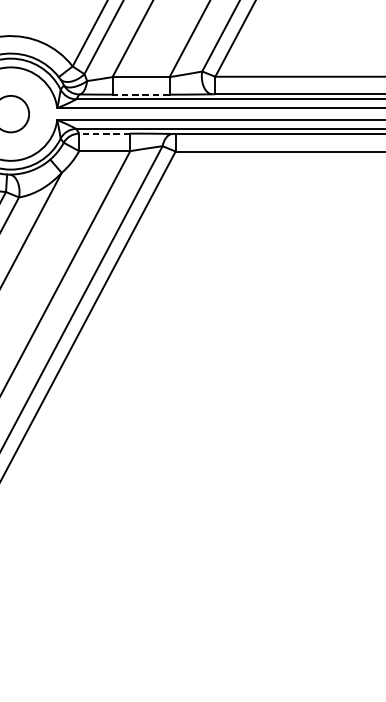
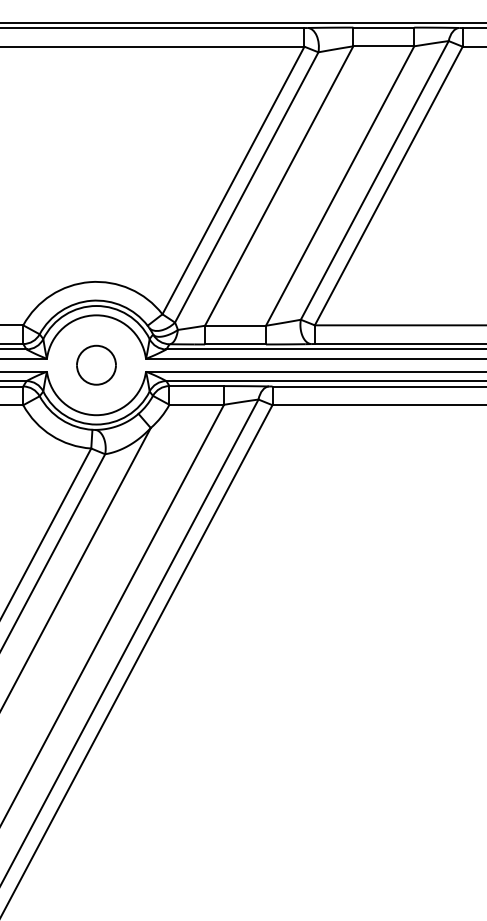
line: (141, 94) -> (235, 344), dashed -> solid
line: (104, 134) -> (196, 386), dashed -> solid

